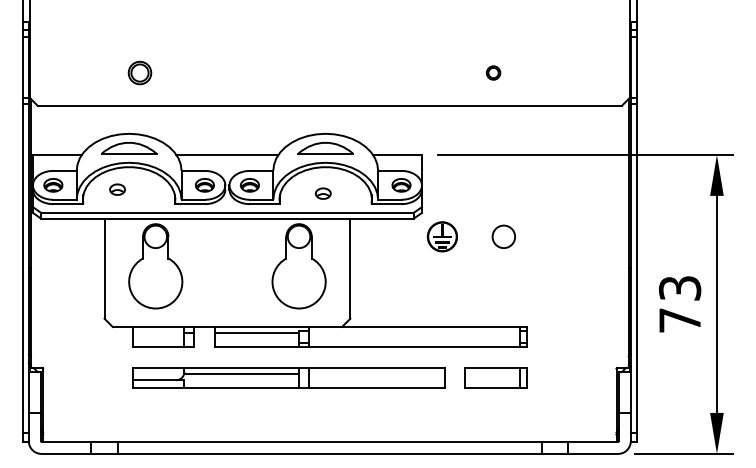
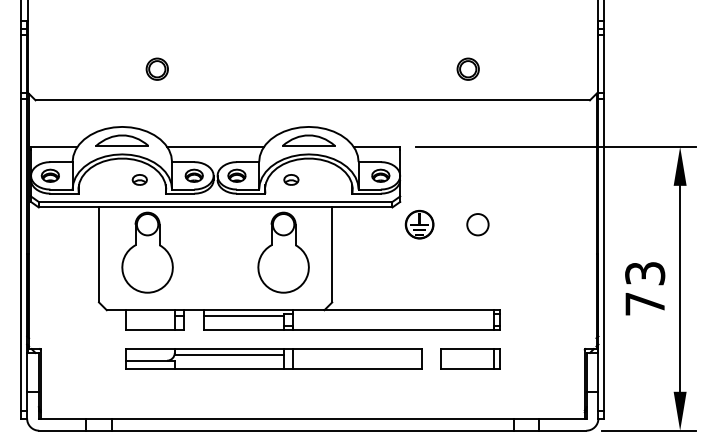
part: (139, 72) -> (156, 68), moved
part: (493, 72) -> (468, 68), size x1.67
part: (117, 189) -> (139, 179), moved
part: (322, 193) -> (290, 179), moved

